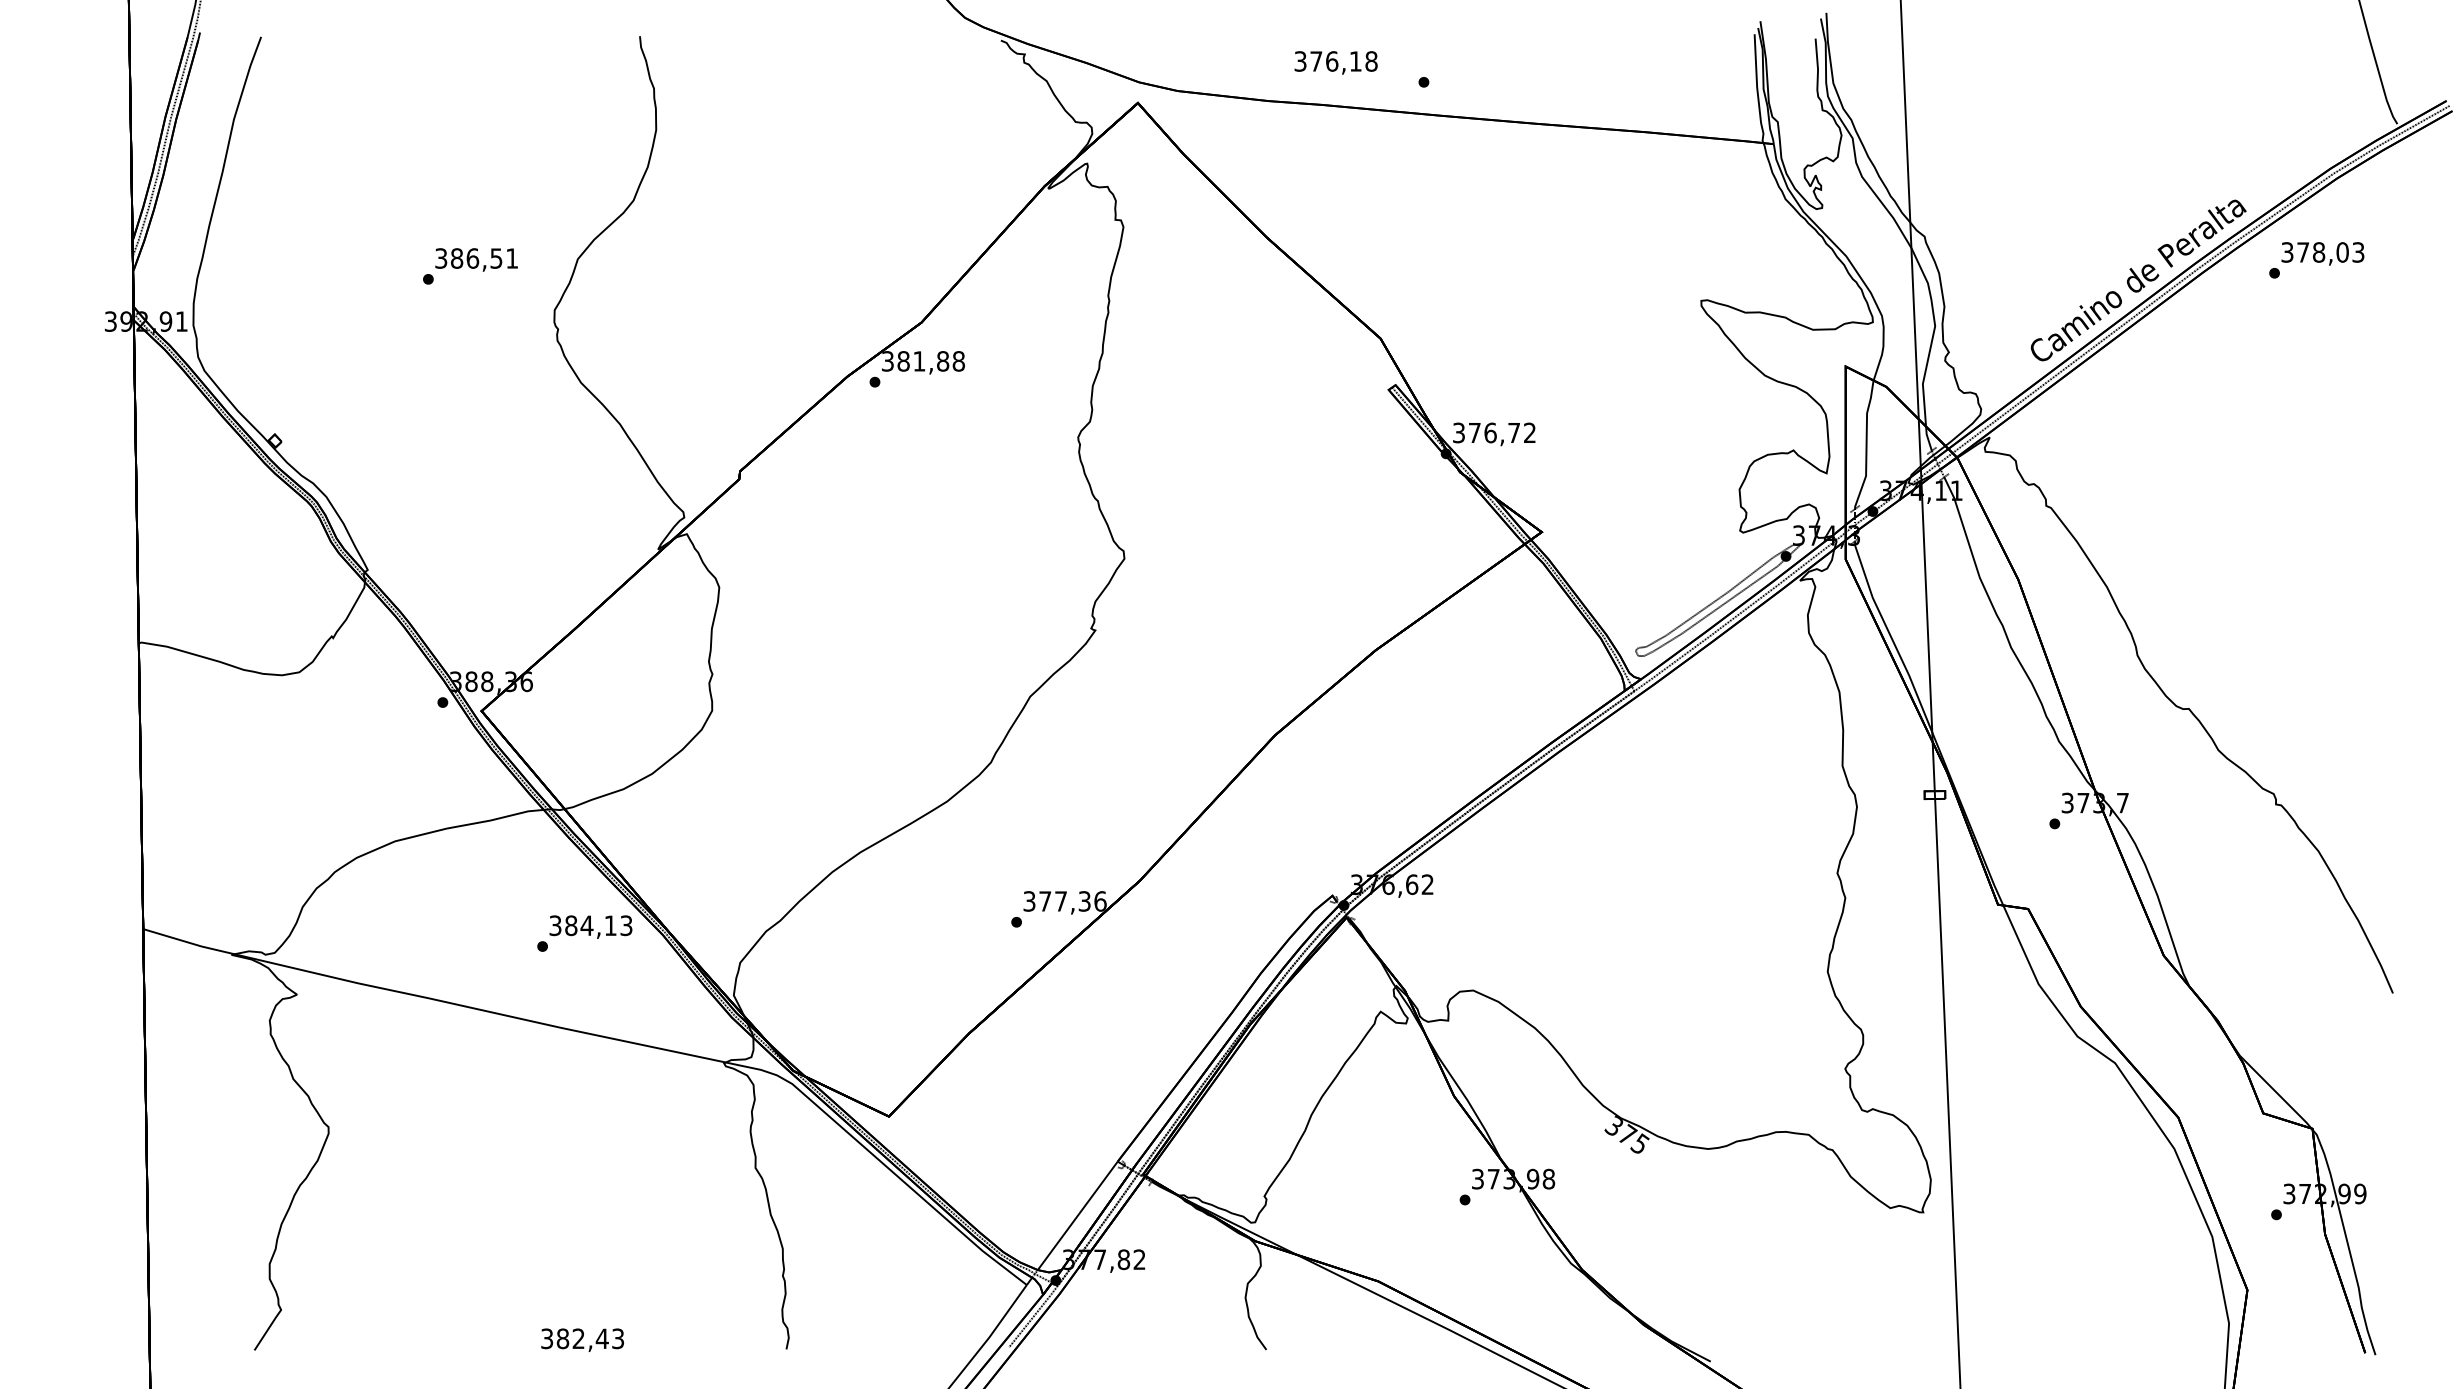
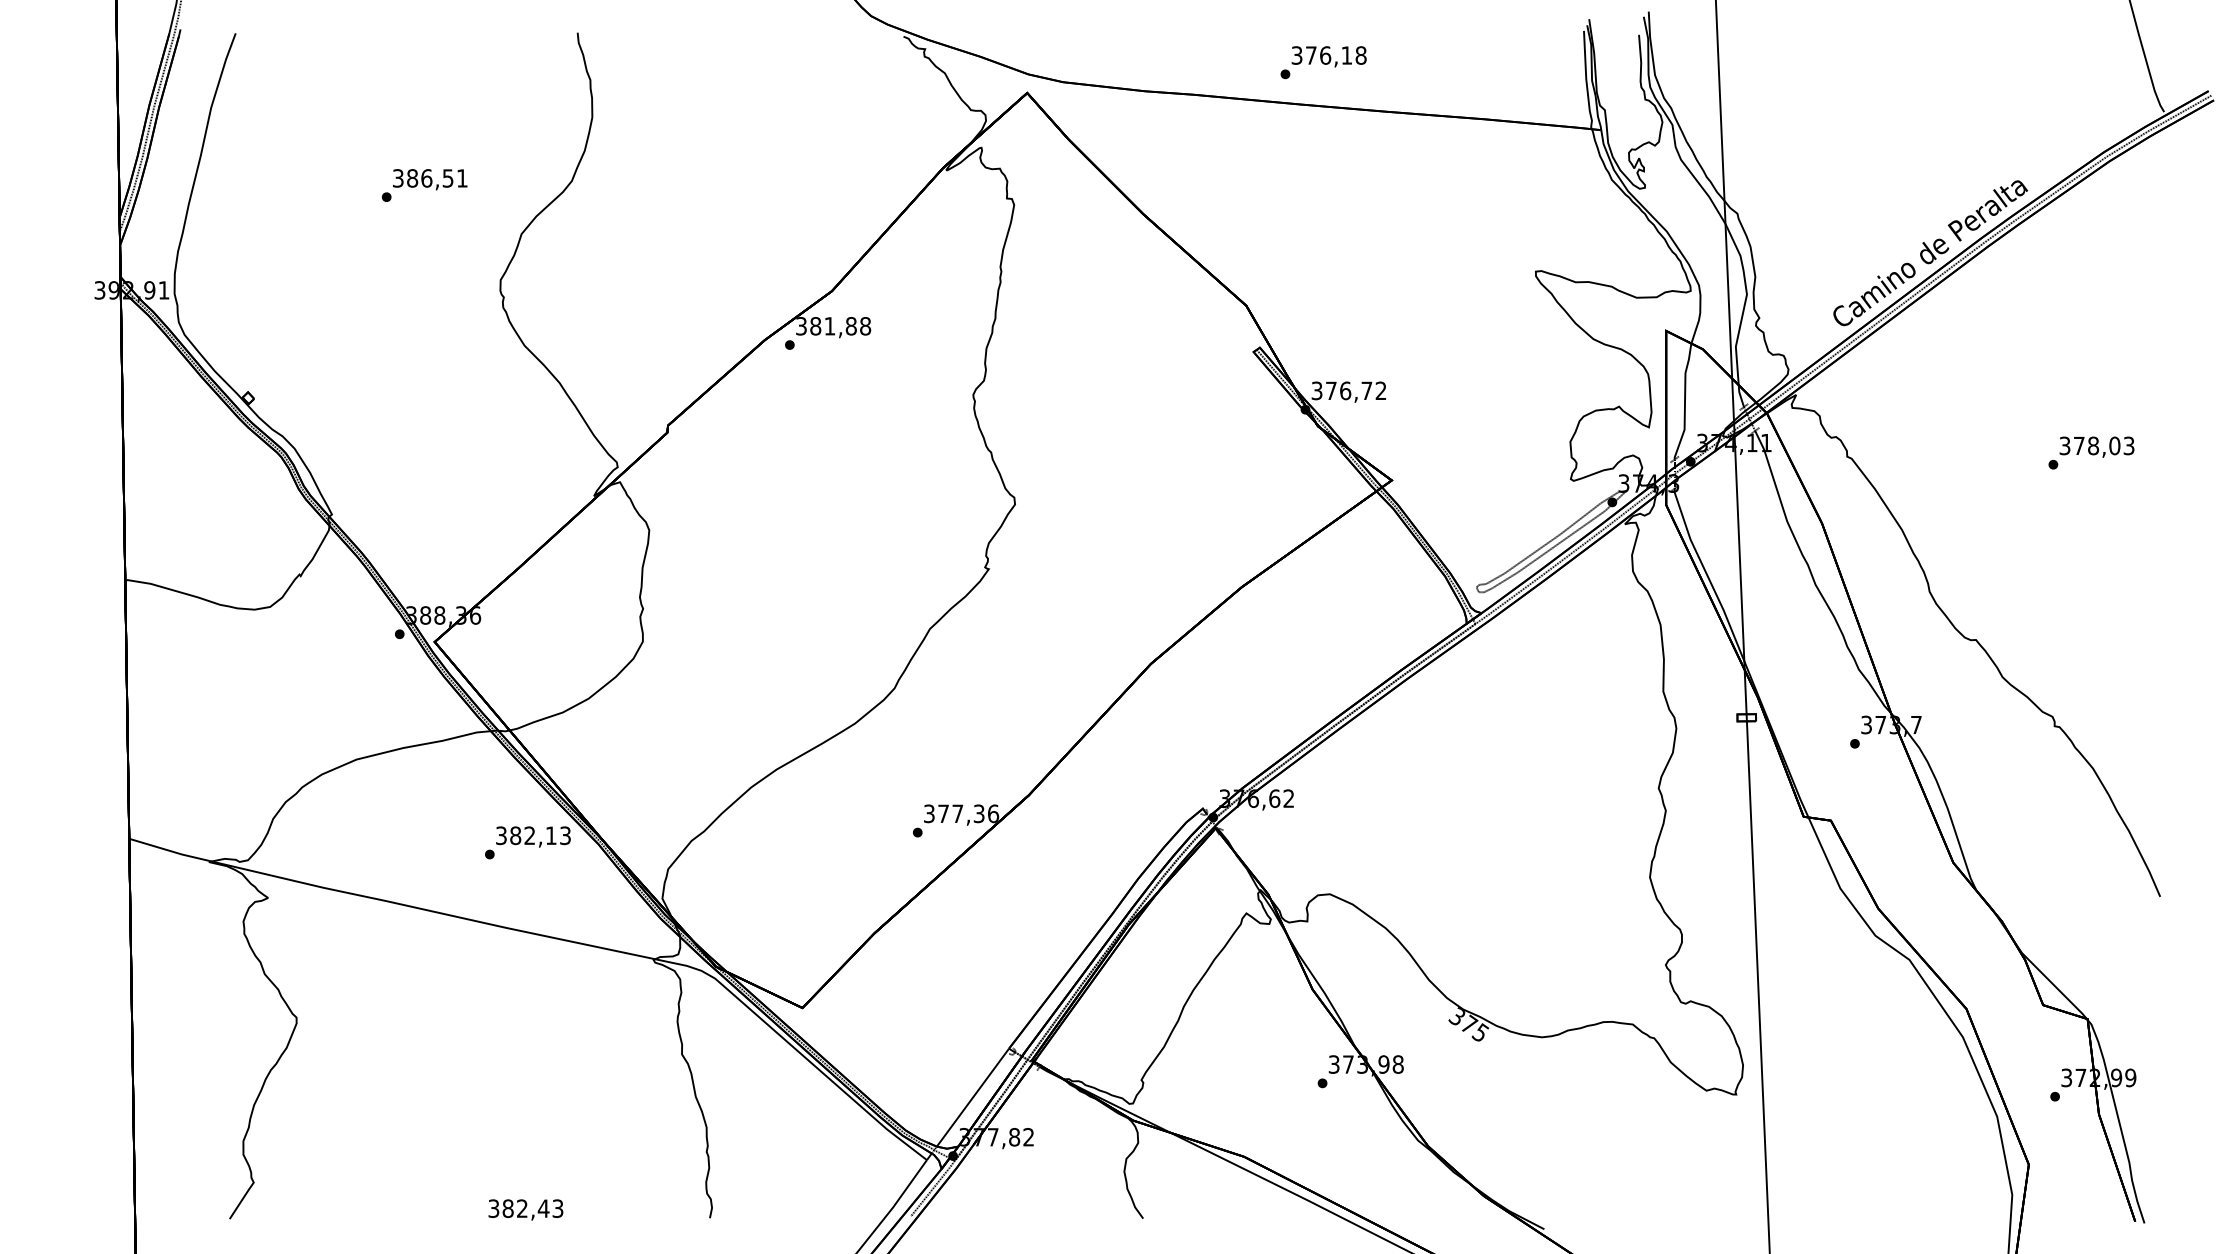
text: (1335, 62) -> (1328, 56), moved
text: (2316, 259) -> (2091, 452), moved
text: (470, 266) -> (424, 185), moved
text: (586, 925) -> (529, 835), 384,13 -> 382,13

